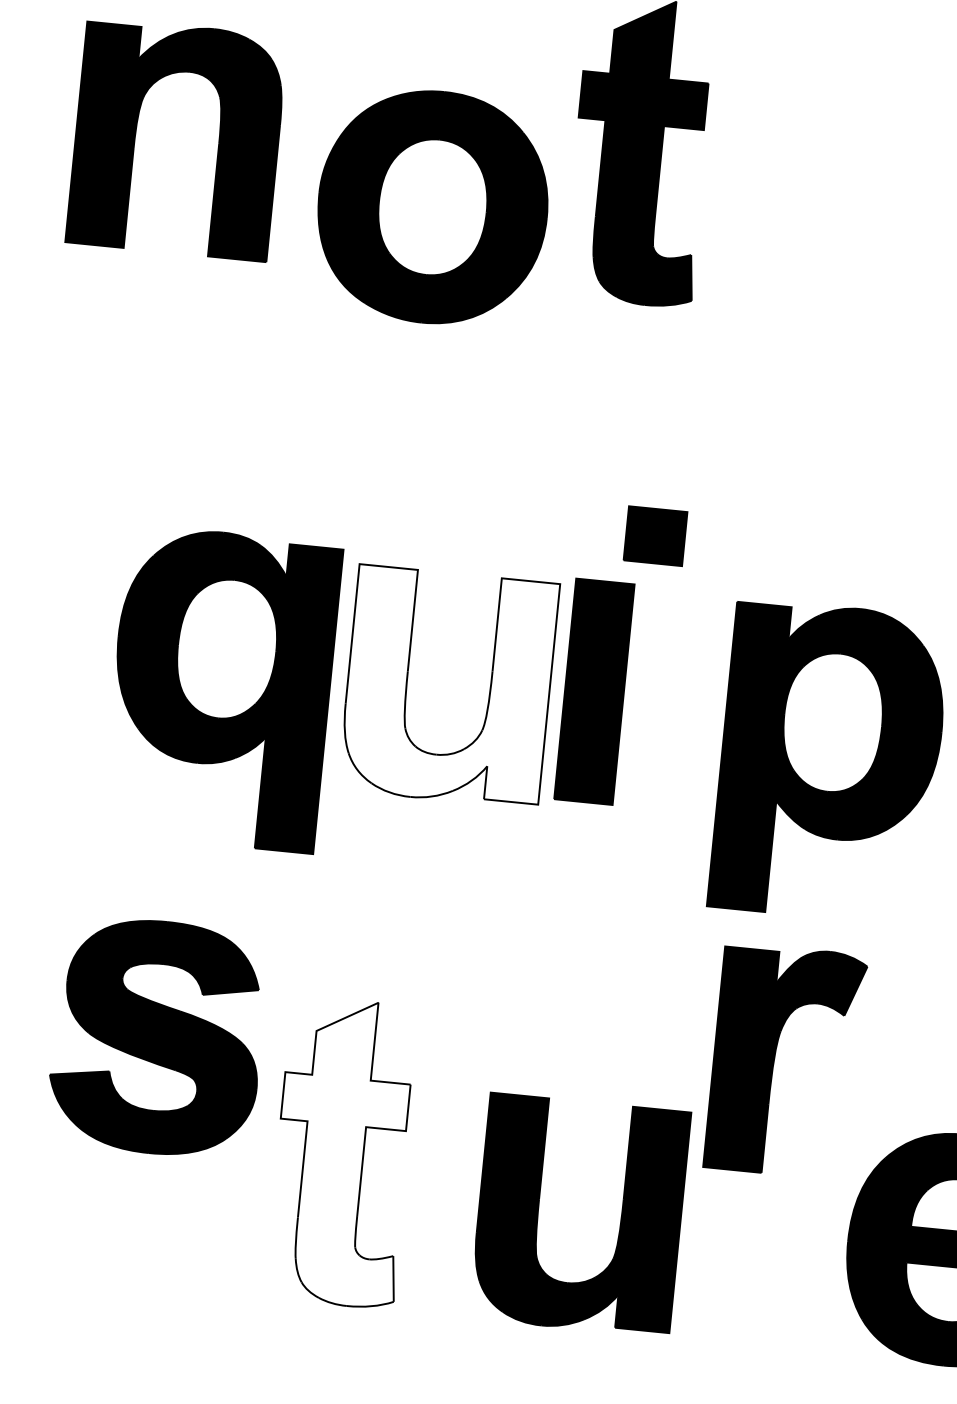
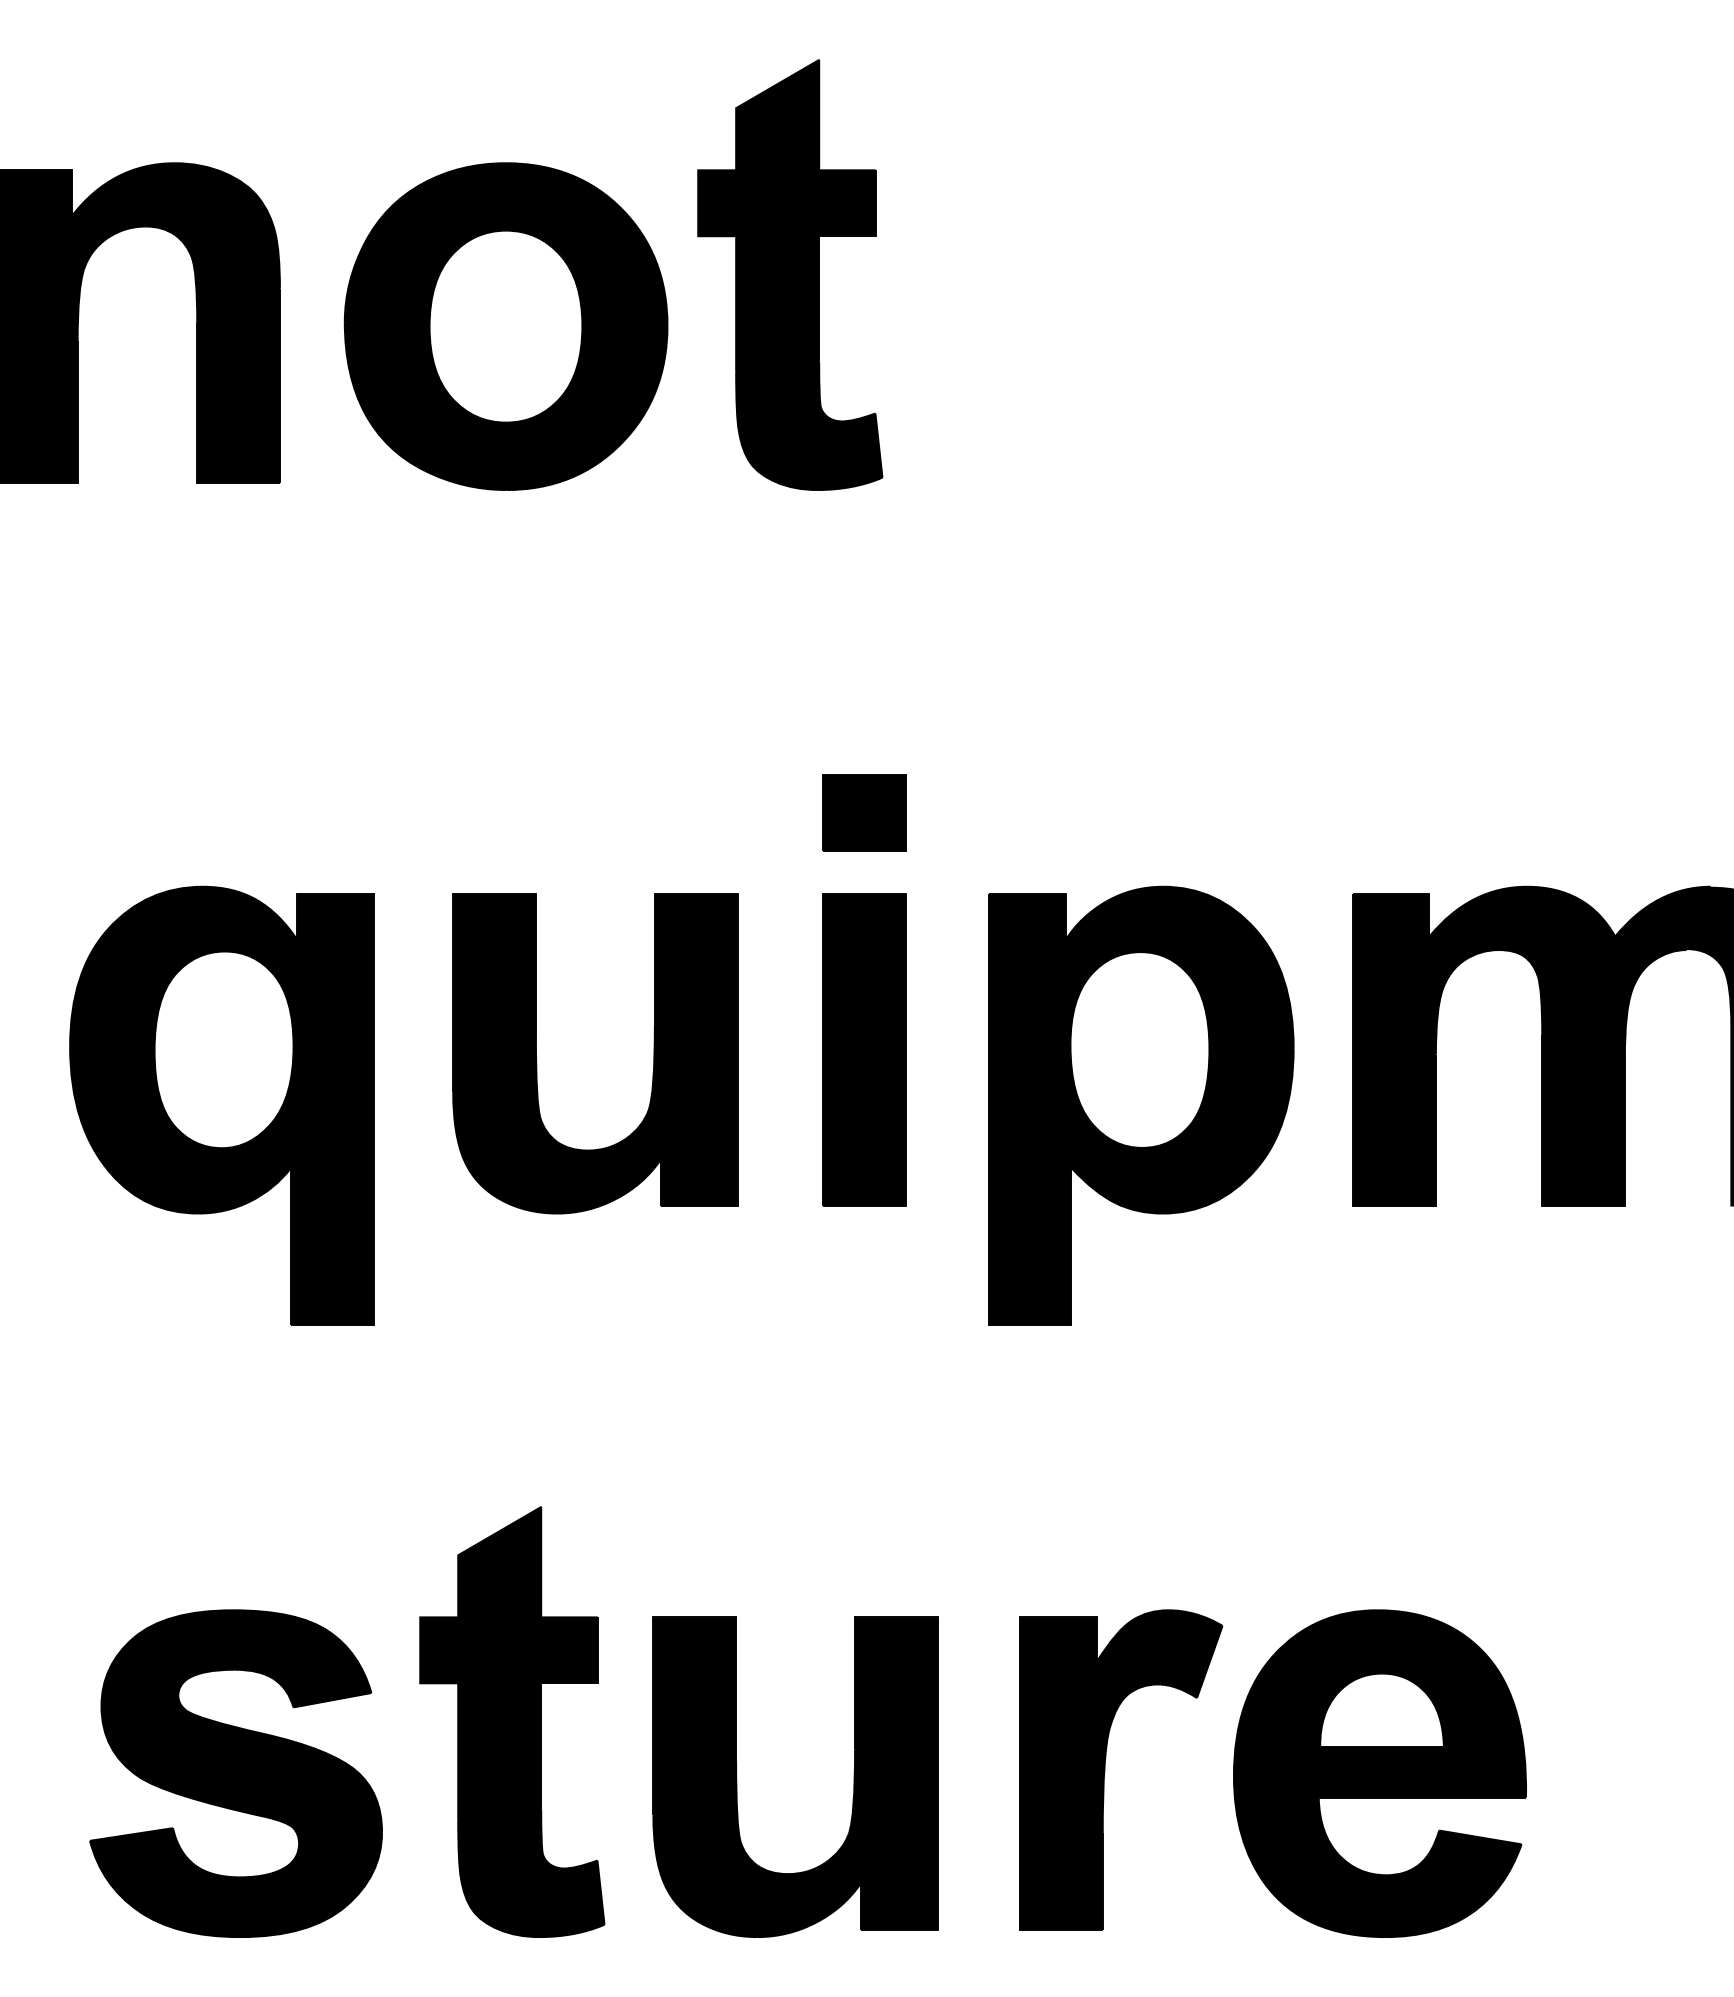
part: (432, 207) -> (505, 326), moved
fill: (448, 686) -> (595, 1053), added
part: (221, 688) -> (221, 1105), moved
part: (594, 691) -> (864, 1049), moved
part: (157, 1037) -> (235, 1773), moved
part: (774, 1059) -> (1105, 1769), moved
fill: (343, 1152) -> (512, 1721), added
part: (538, 1210) -> (737, 1776), moved

